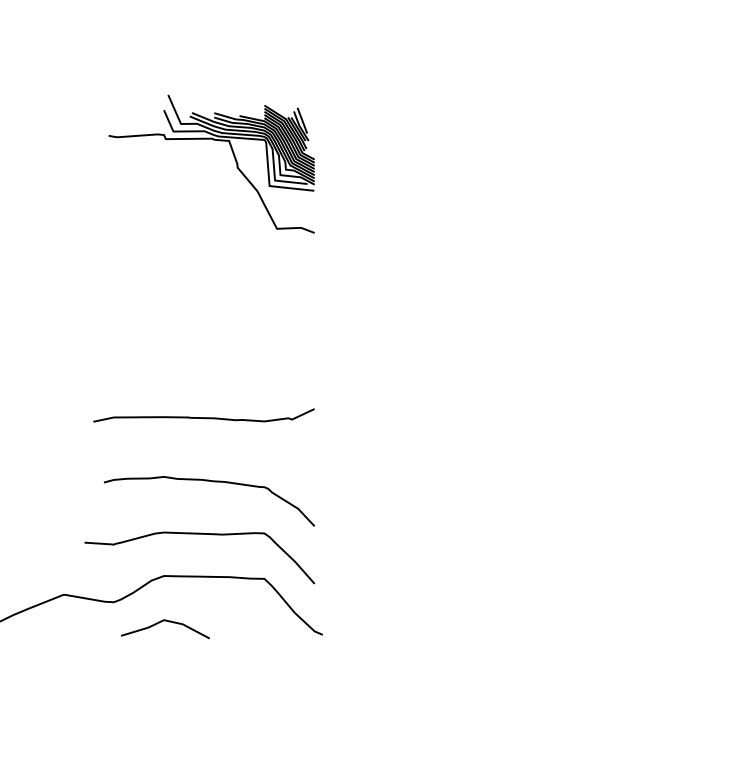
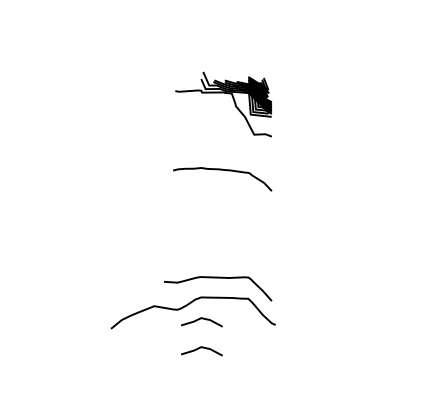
curve: (202, 416) -> (219, 222), removed
curve: (217, 484) -> (226, 171), moved
line: (164, 684) -> (201, 348), added

